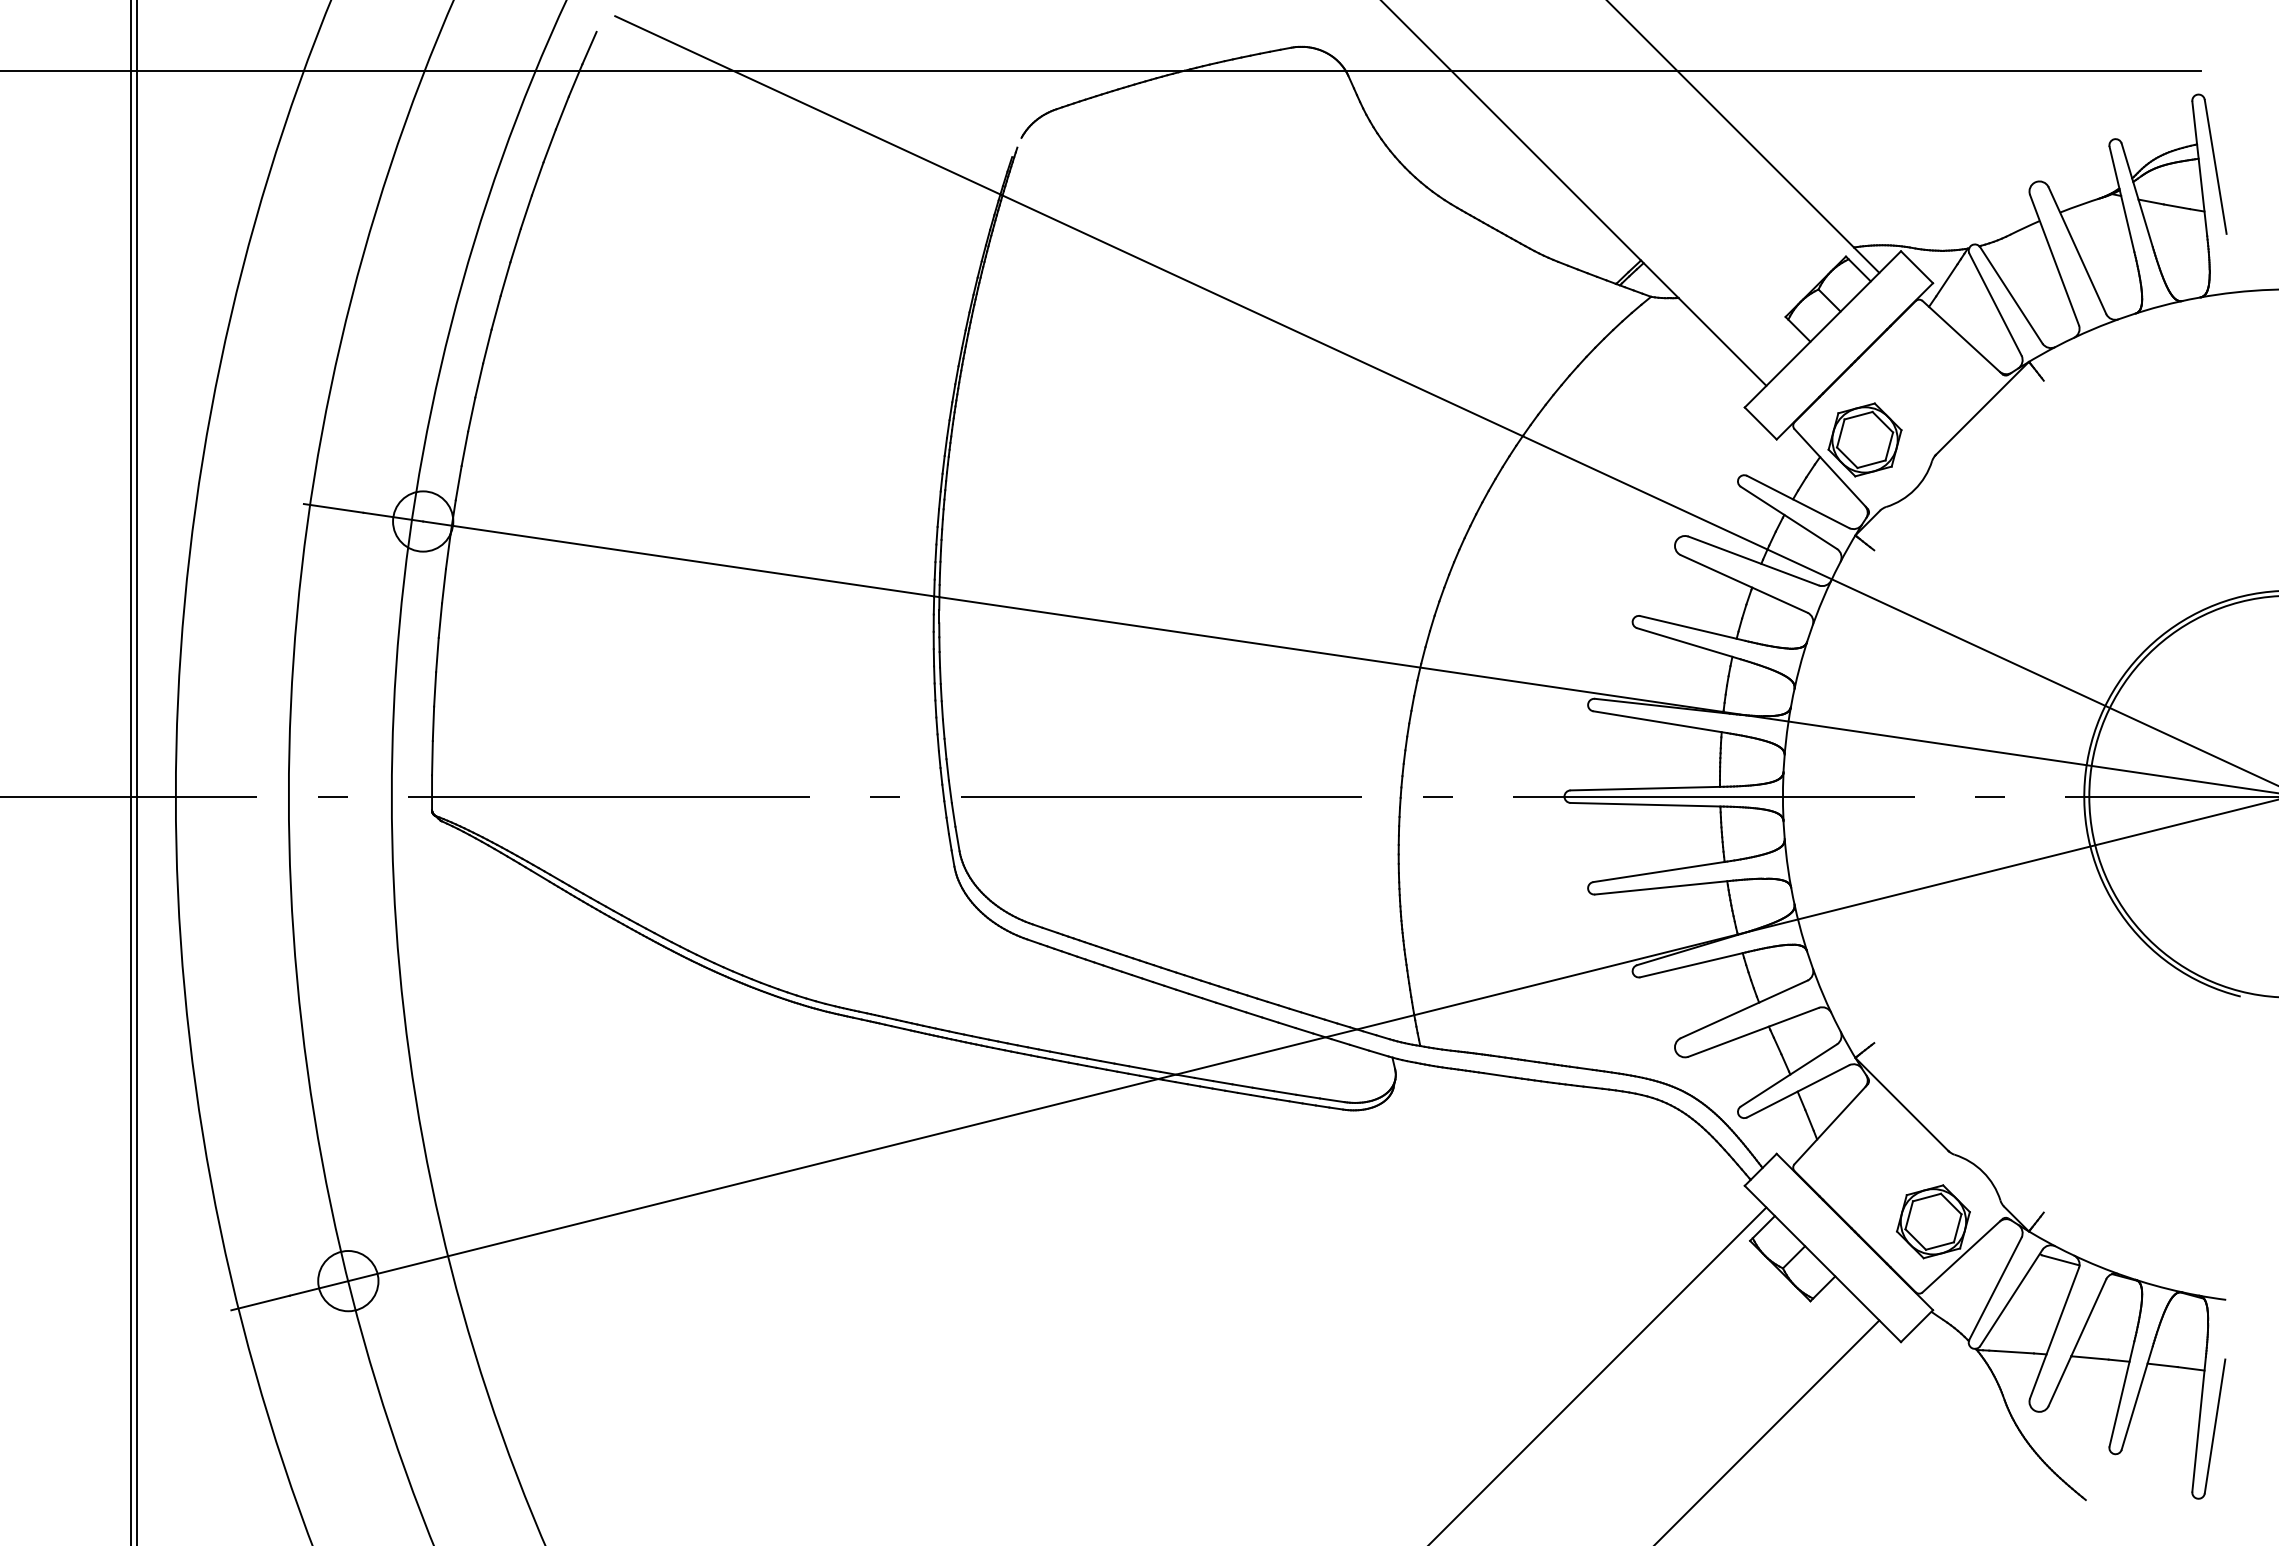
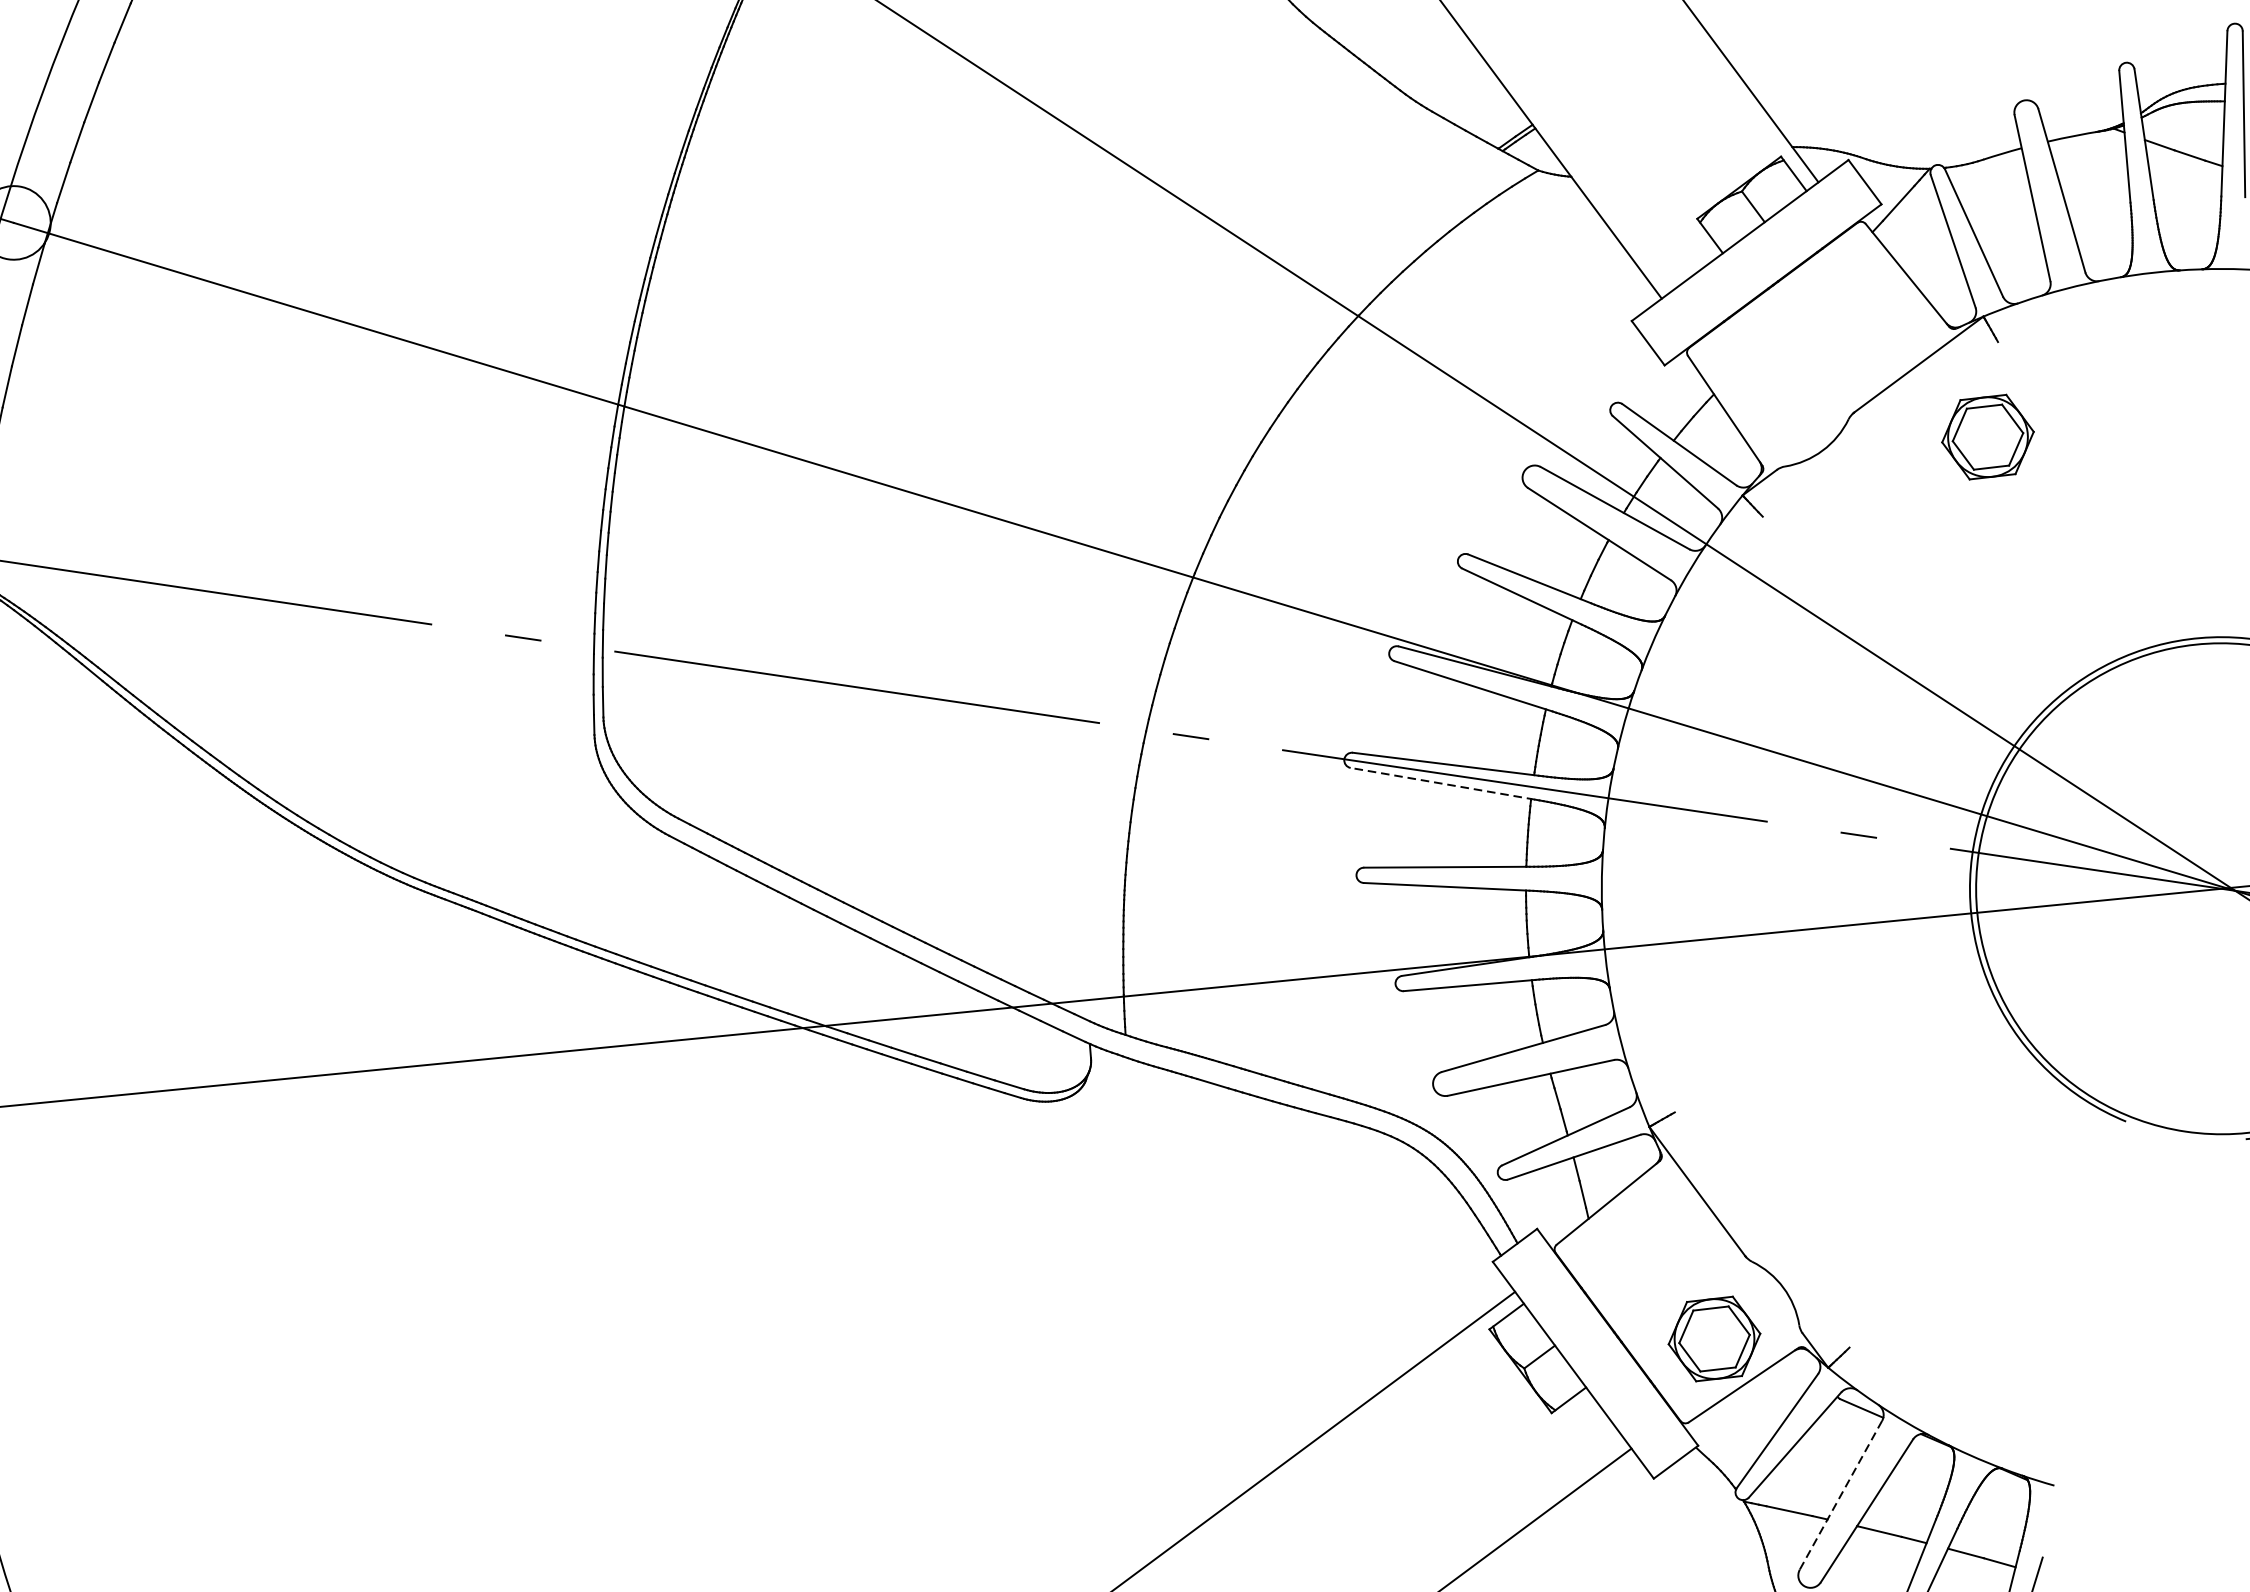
part: (1864, 439) -> (1987, 436), moved
line: (1647, 804) -> (1443, 783), solid -> dashed
line: (2054, 1333) -> (1840, 1495), solid -> dashed

